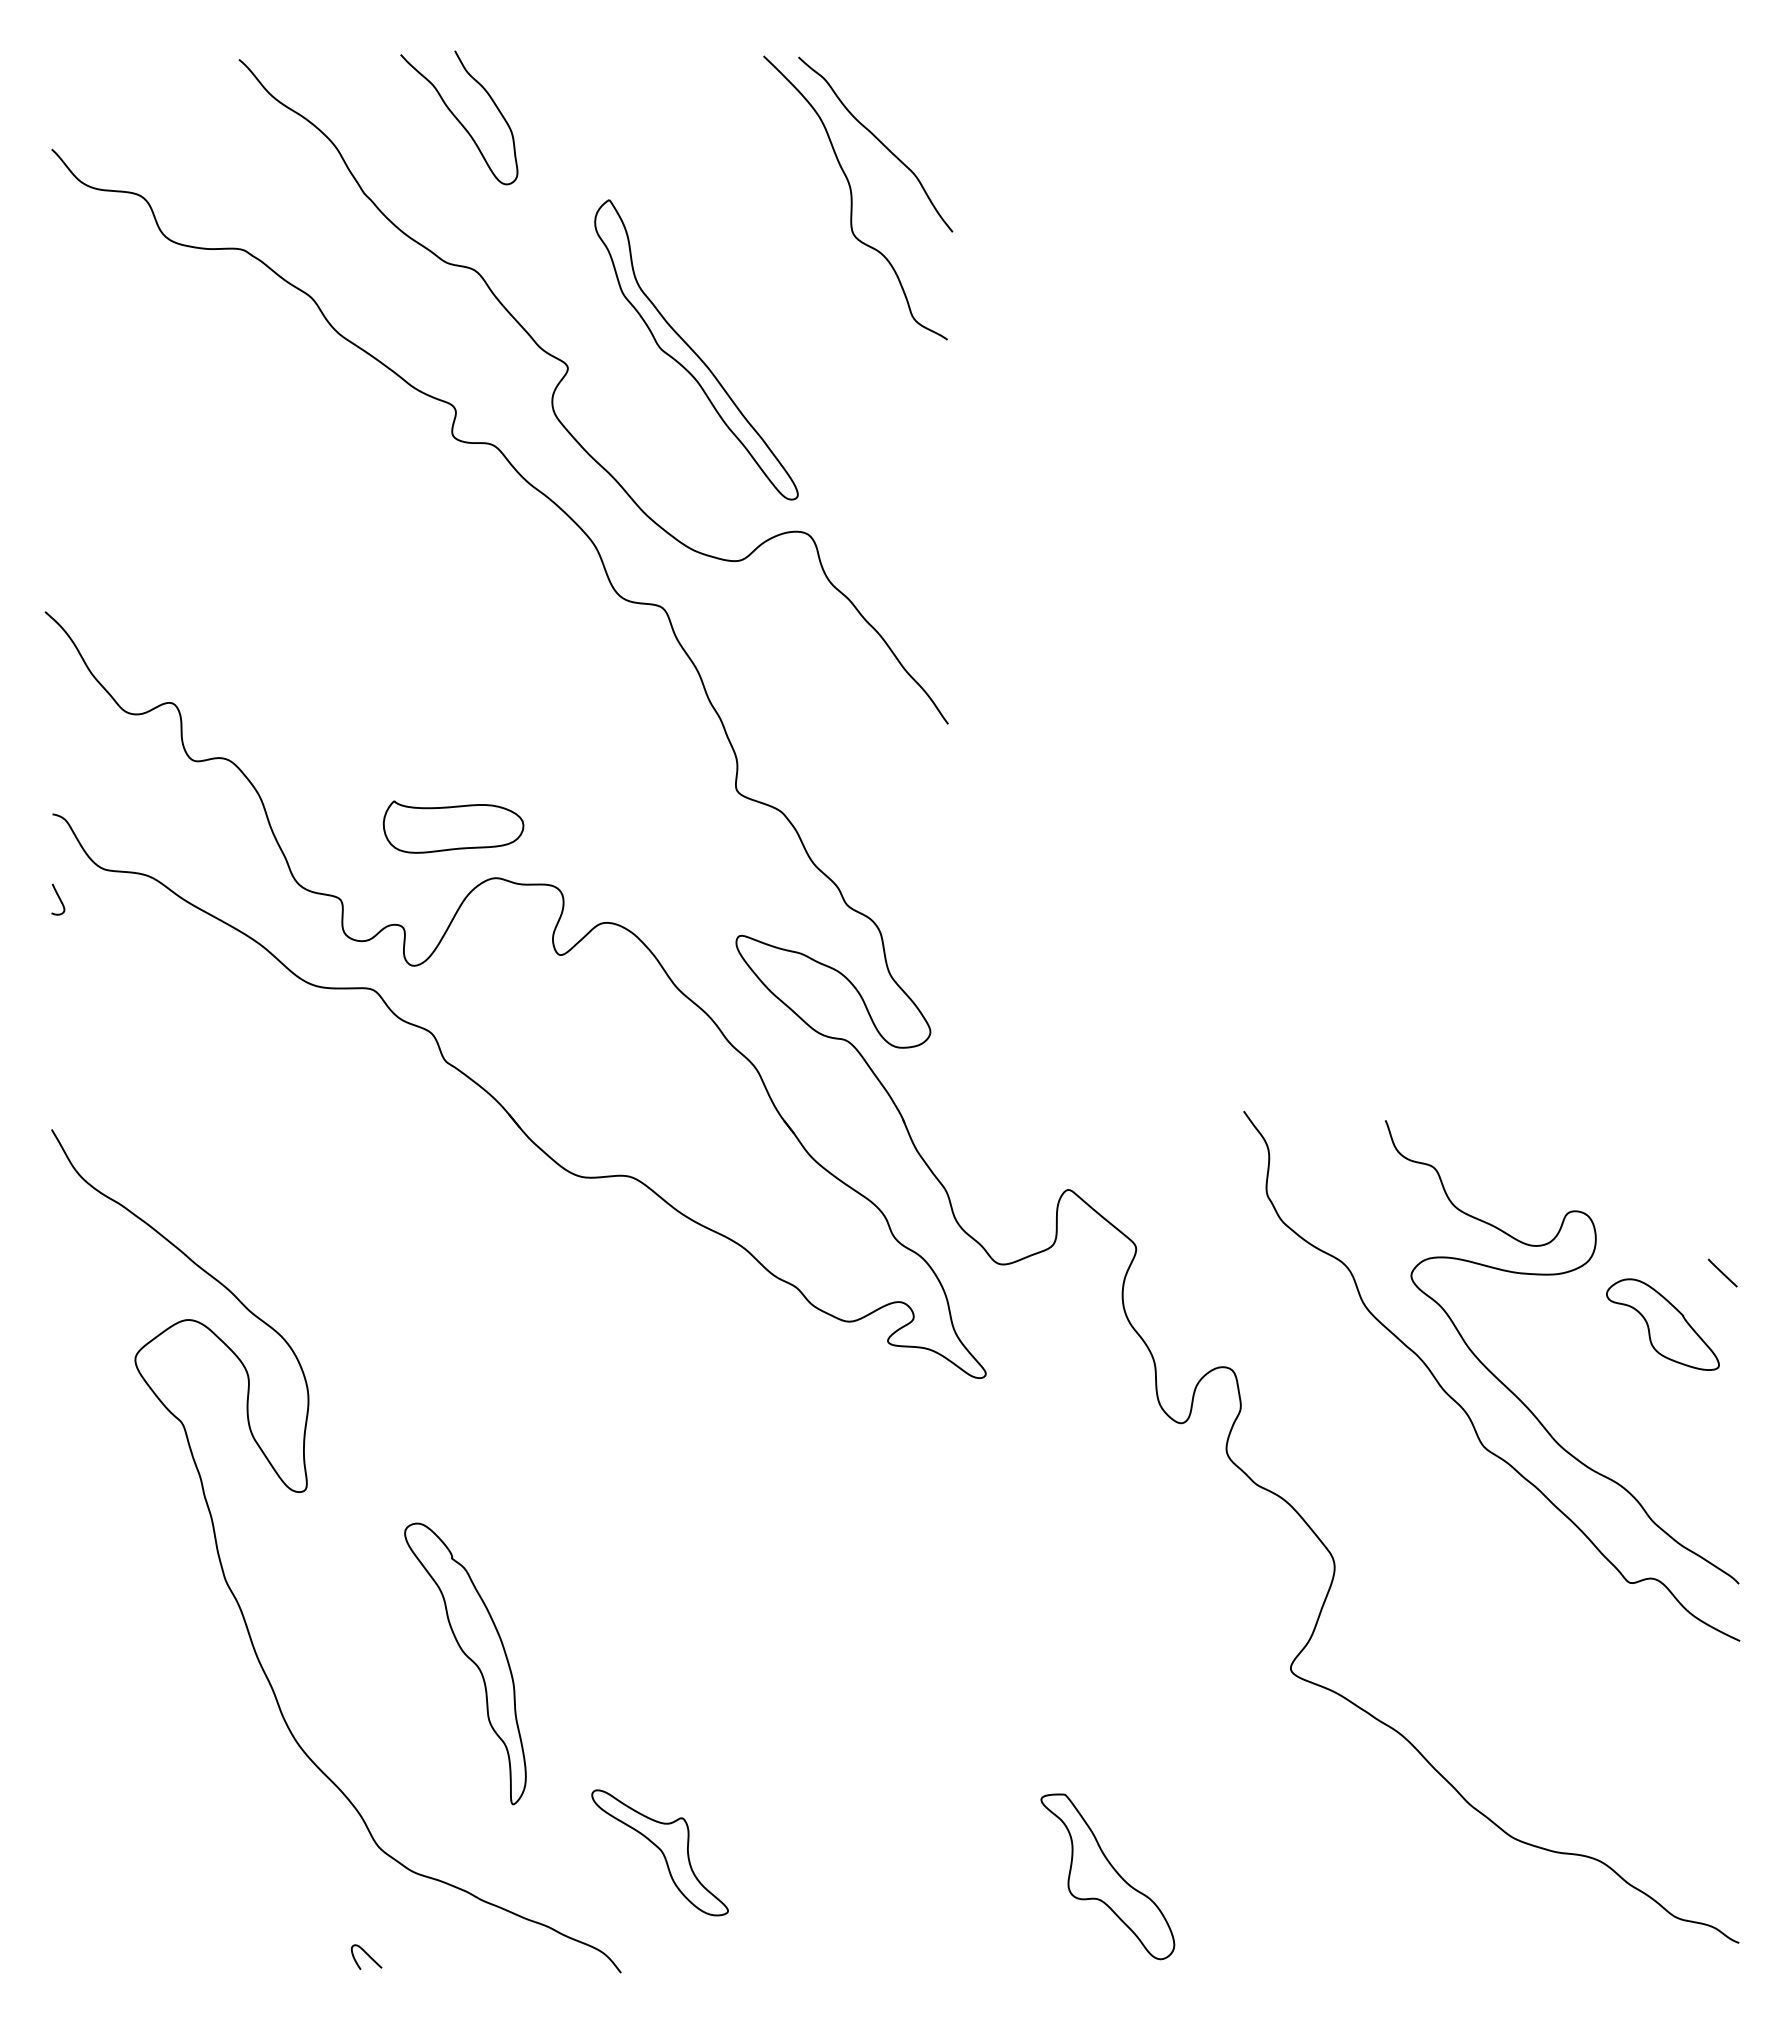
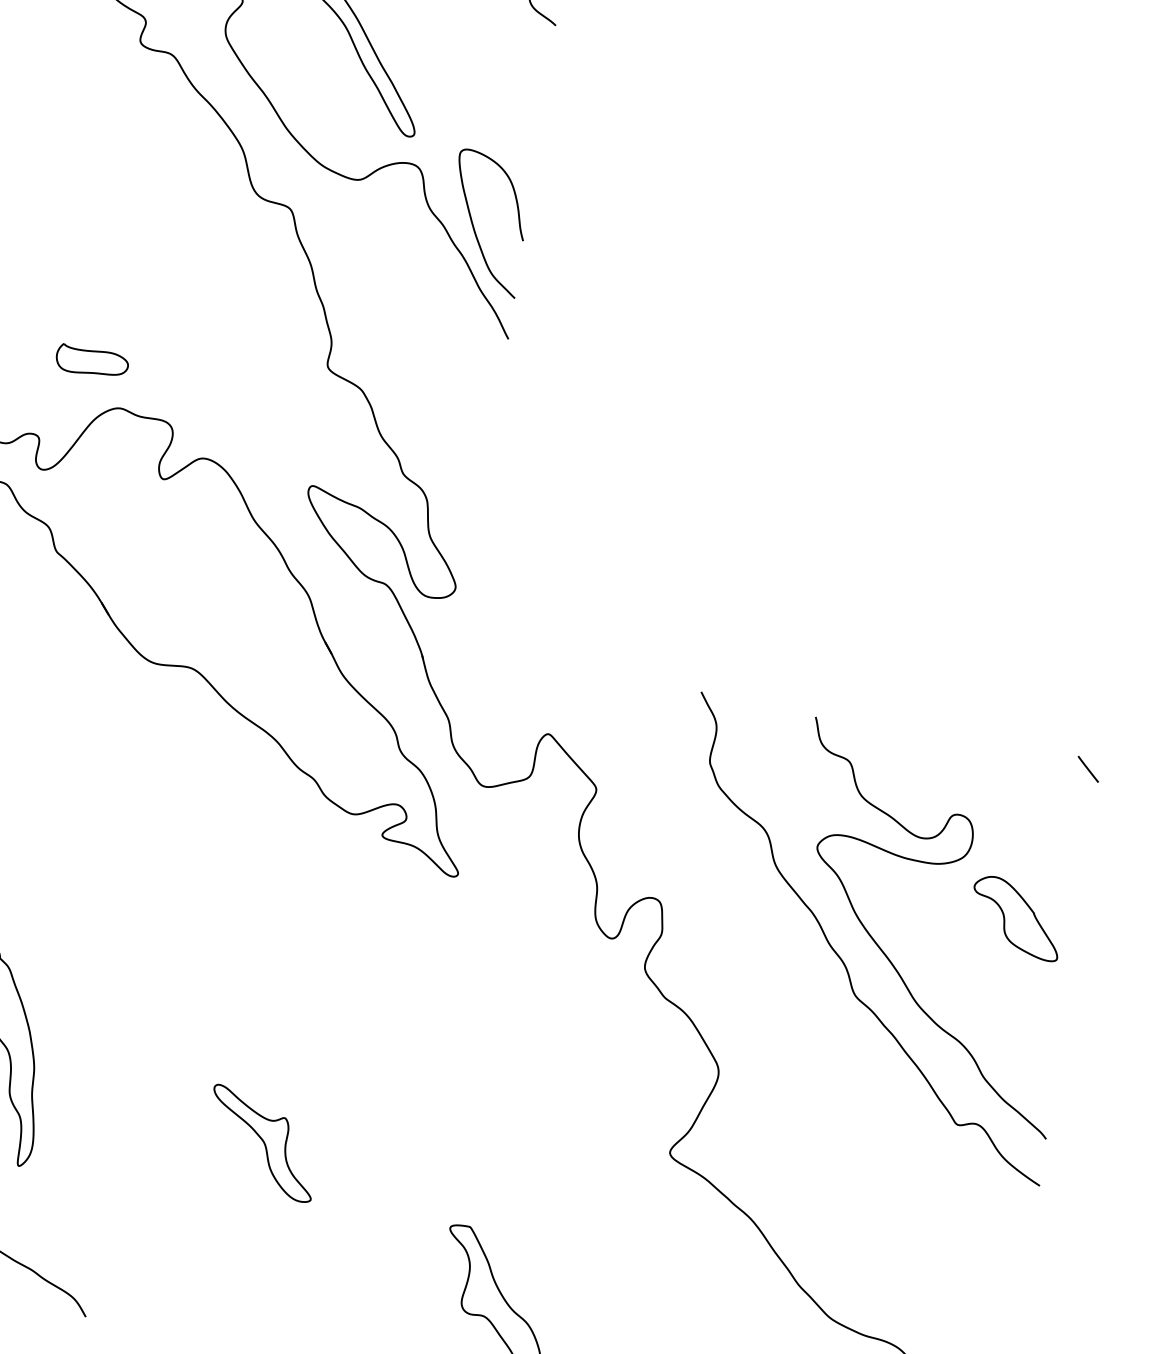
curve: (886, 595) -> (474, 226), added
part: (453, 827) -> (92, 361), size x0.62
line: (1722, 1272) -> (1088, 768), moved
part: (659, 1852) -> (262, 1143), moved

